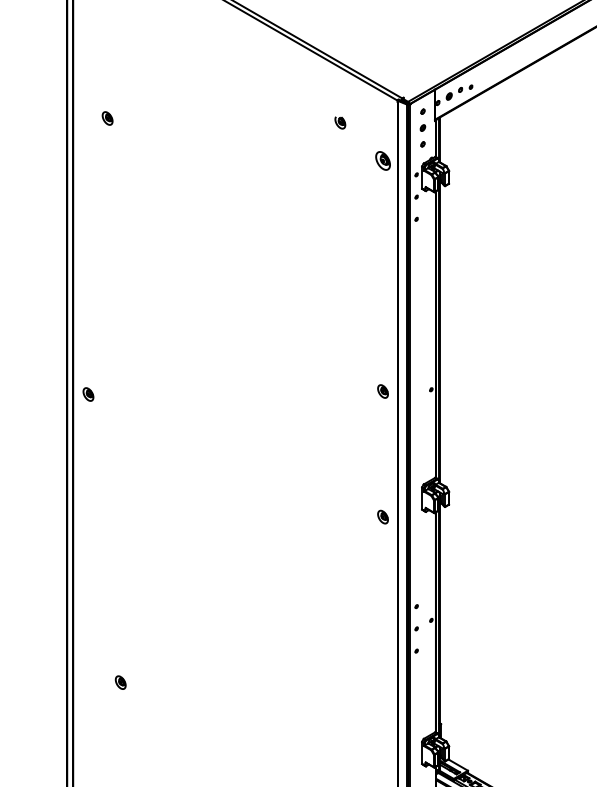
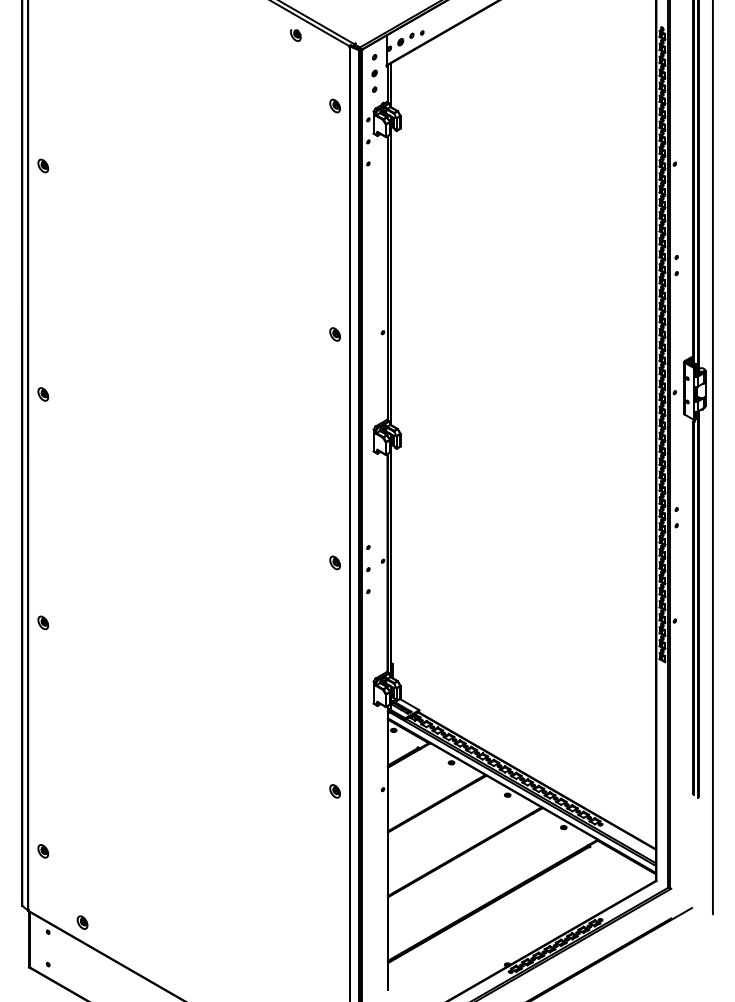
part: (107, 117) -> (43, 165), moved
part: (340, 123) -> (295, 35), moved
part: (382, 160) -> (334, 105), size x0.71
part: (88, 394) -> (43, 394), moved
part: (382, 516) -> (334, 562), moved
part: (120, 682) -> (43, 622), moved

